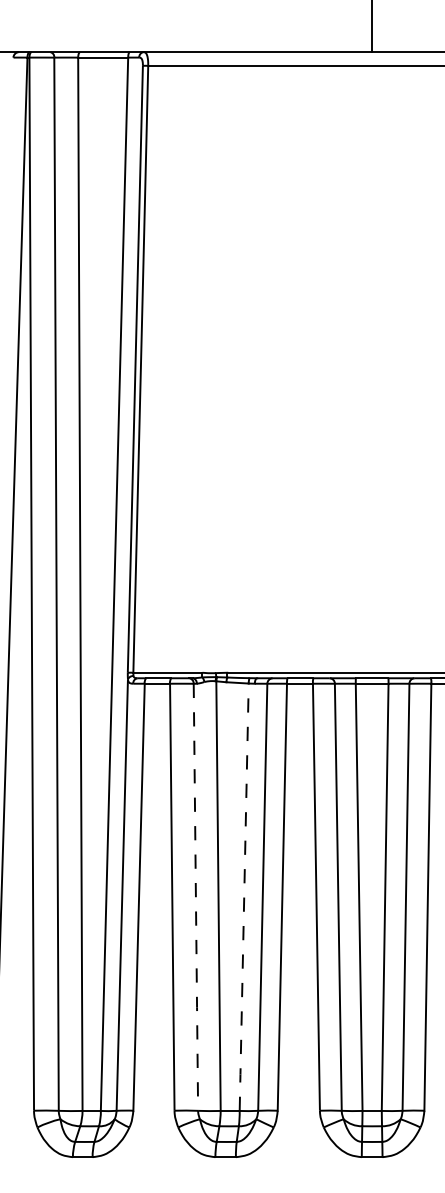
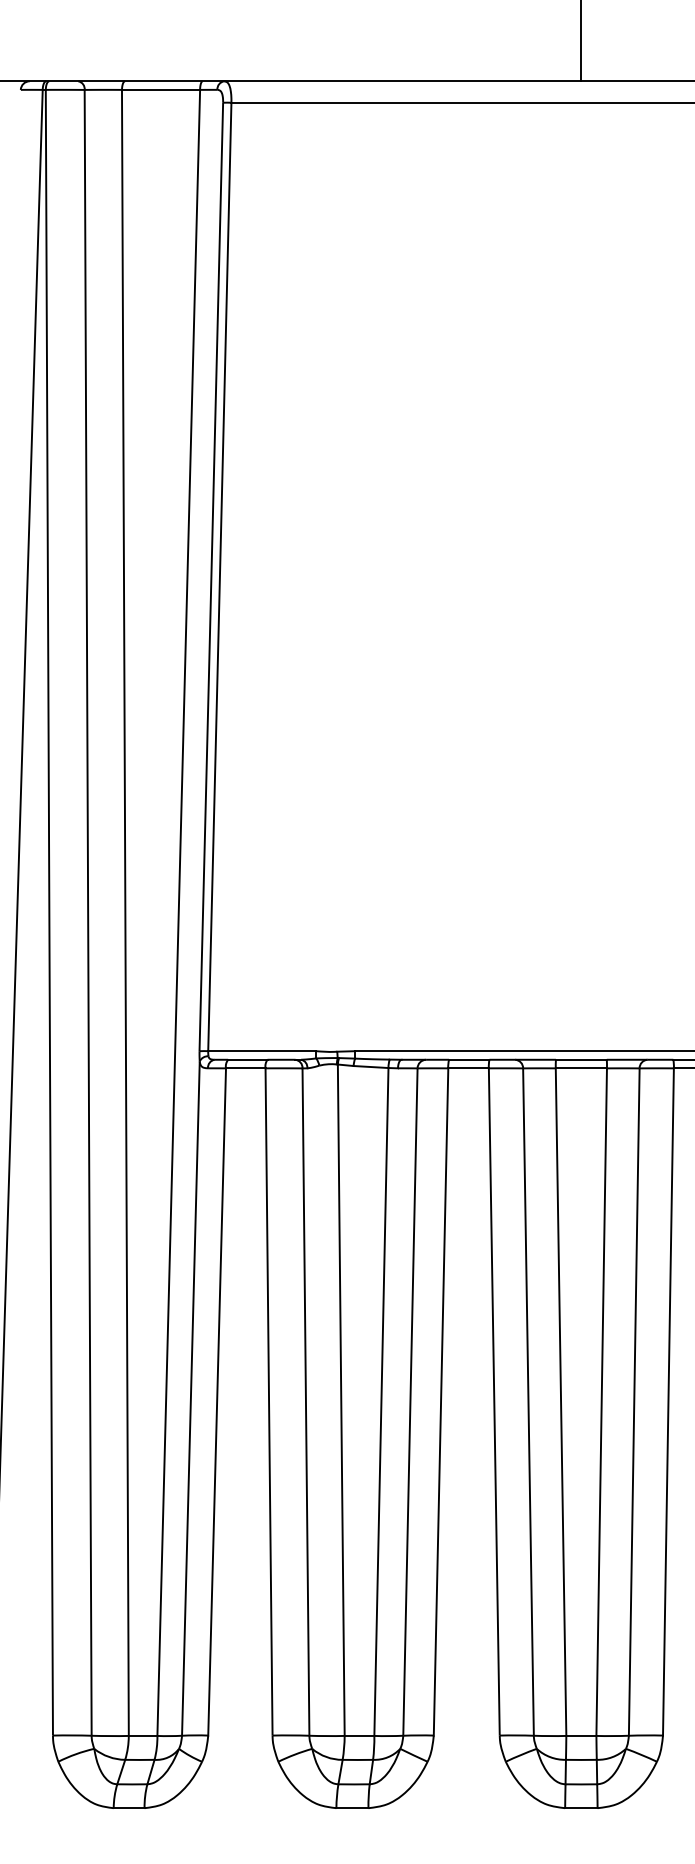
line: (244, 897) -> (381, 1402), dashed -> solid
line: (195, 898) -> (305, 1403), dashed -> solid

